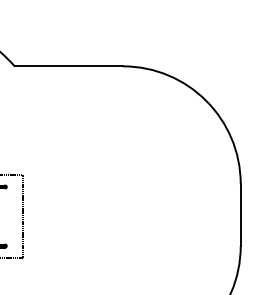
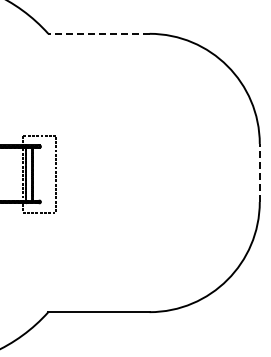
line: (69, 66) -> (99, 33), solid -> dashed
line: (240, 214) -> (259, 172), solid -> dashed

